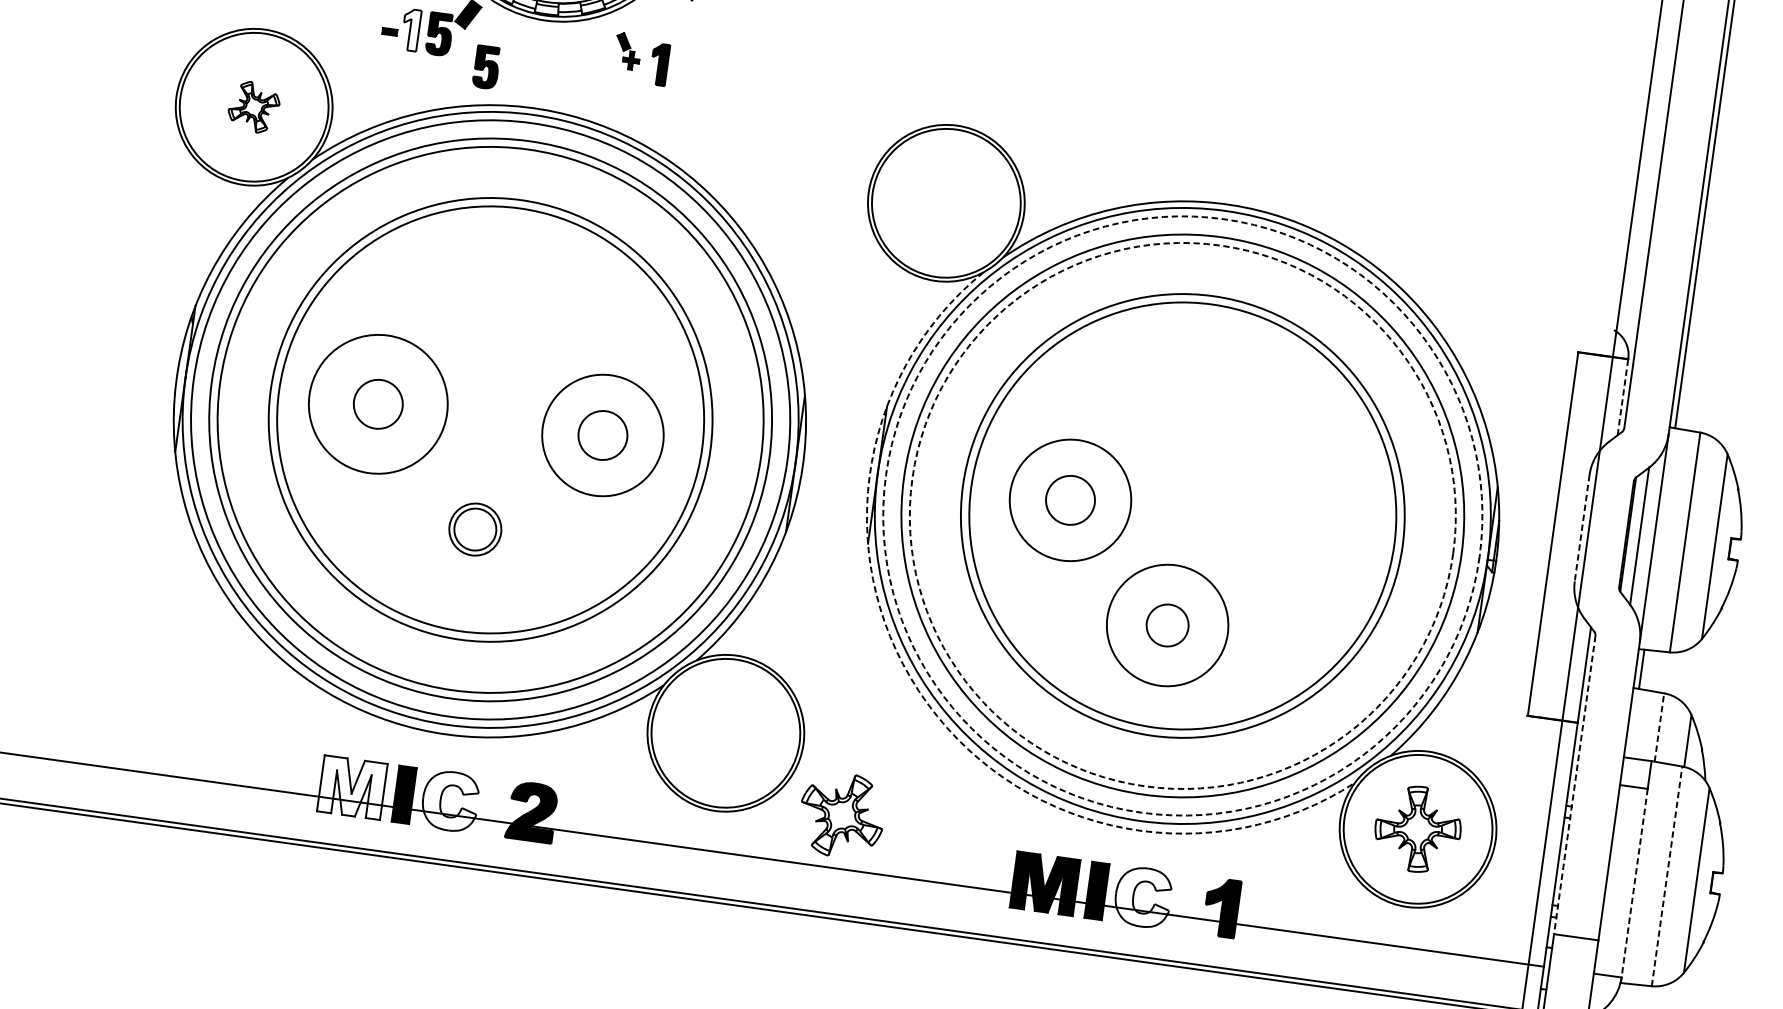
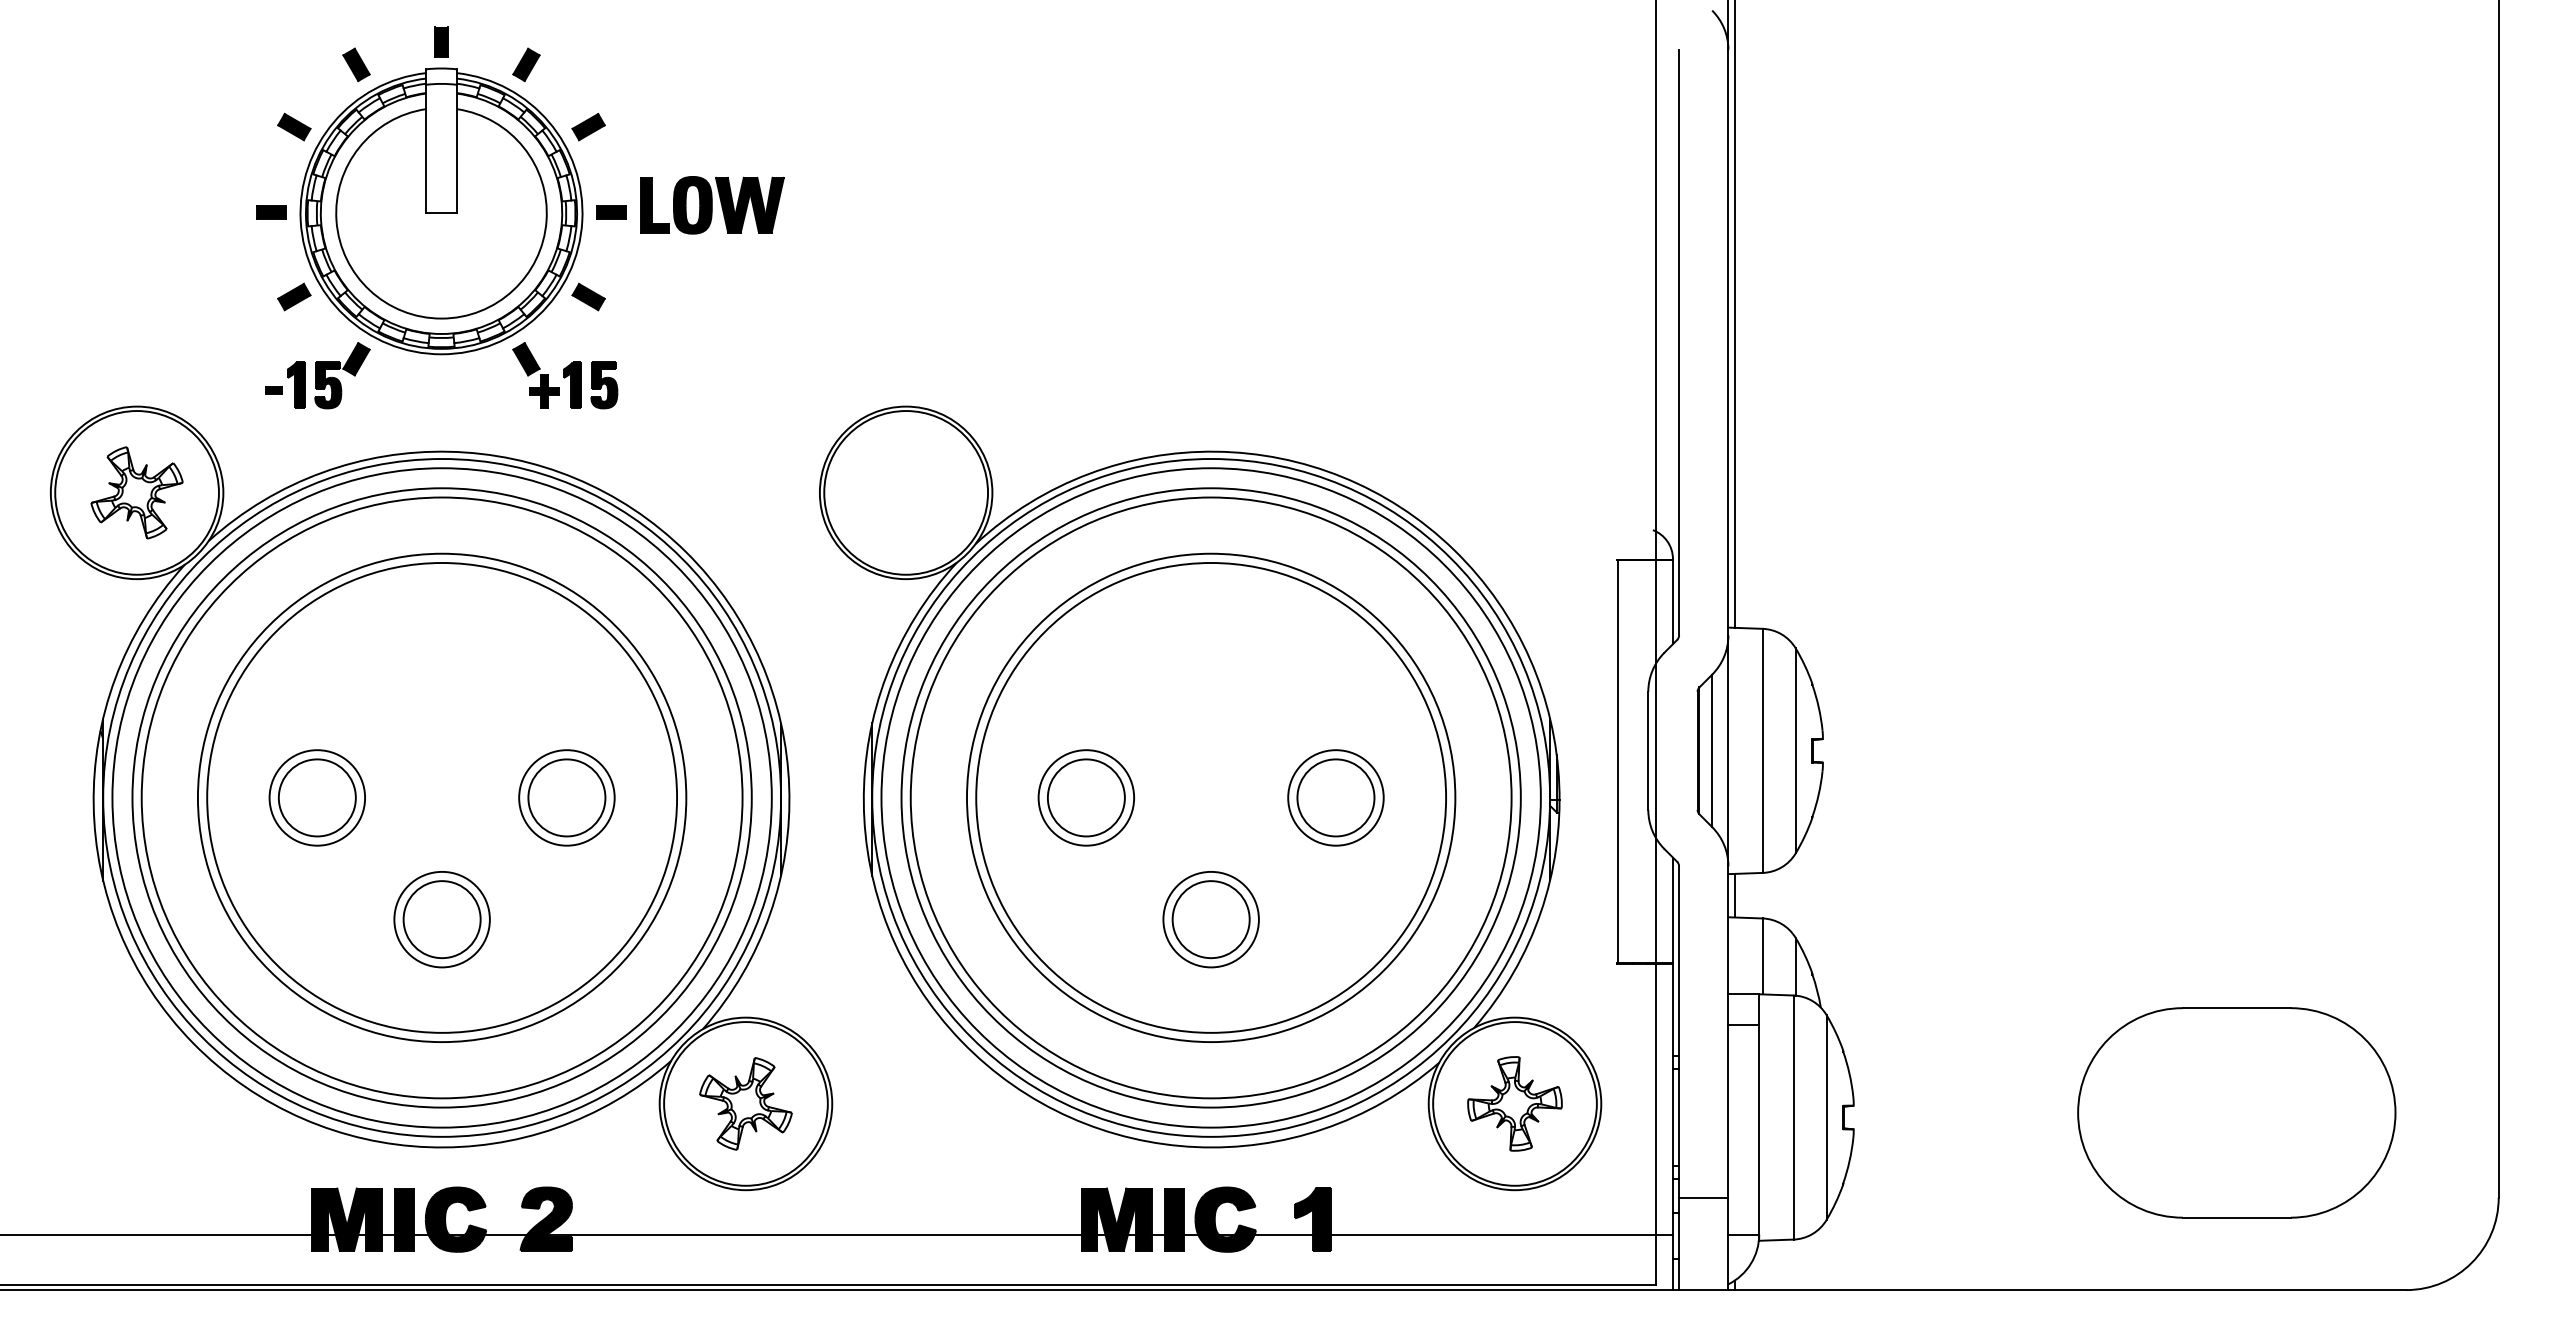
fill: (411, 29) -> (296, 384), added
part: (627, 51) -> (535, 375), size x1.67
part: (486, 67) -> (604, 385), moved
part: (253, 106) -> (136, 492), size x1.67
line: (1622, 396) -> (1672, 601), dashed -> solid
circle: (377, 403) -> (316, 797), size x1.43
circle: (378, 403) -> (317, 797), size x0.62
circle: (602, 435) -> (566, 797), size x0.71
circle: (602, 435) -> (566, 797), size x1.43
circle: (1069, 499) -> (1085, 797), size x1.43
circle: (1070, 500) -> (1086, 797), size x0.71
circle: (1182, 515) -> (1210, 797), dashed -> solid
circle: (1182, 515) -> (1210, 797), dashed -> solid
line: (1582, 528) -> (1648, 751), dashed -> solid
part: (474, 529) -> (441, 919), size x1.67
part: (1294, 531) -> (1335, 797), added
circle: (1167, 625) -> (1210, 919), size x0.71
circle: (1167, 625) -> (1210, 919), size x1.67
arc: (927, 704) -> (961, 1041), dashed -> solid
line: (1659, 727) -> (1762, 956), dashed -> solid
line: (1575, 784) -> (1679, 1031), dashed -> solid
fill: (352, 787) -> (347, 1219), added
fill: (450, 801) -> (455, 1219), added
part: (841, 815) -> (745, 1103), moved
line: (1667, 876) -> (1793, 1117), dashed -> solid
line: (1634, 882) -> (1759, 1129), dashed -> solid
fill: (1143, 897) -> (1225, 1219), added

